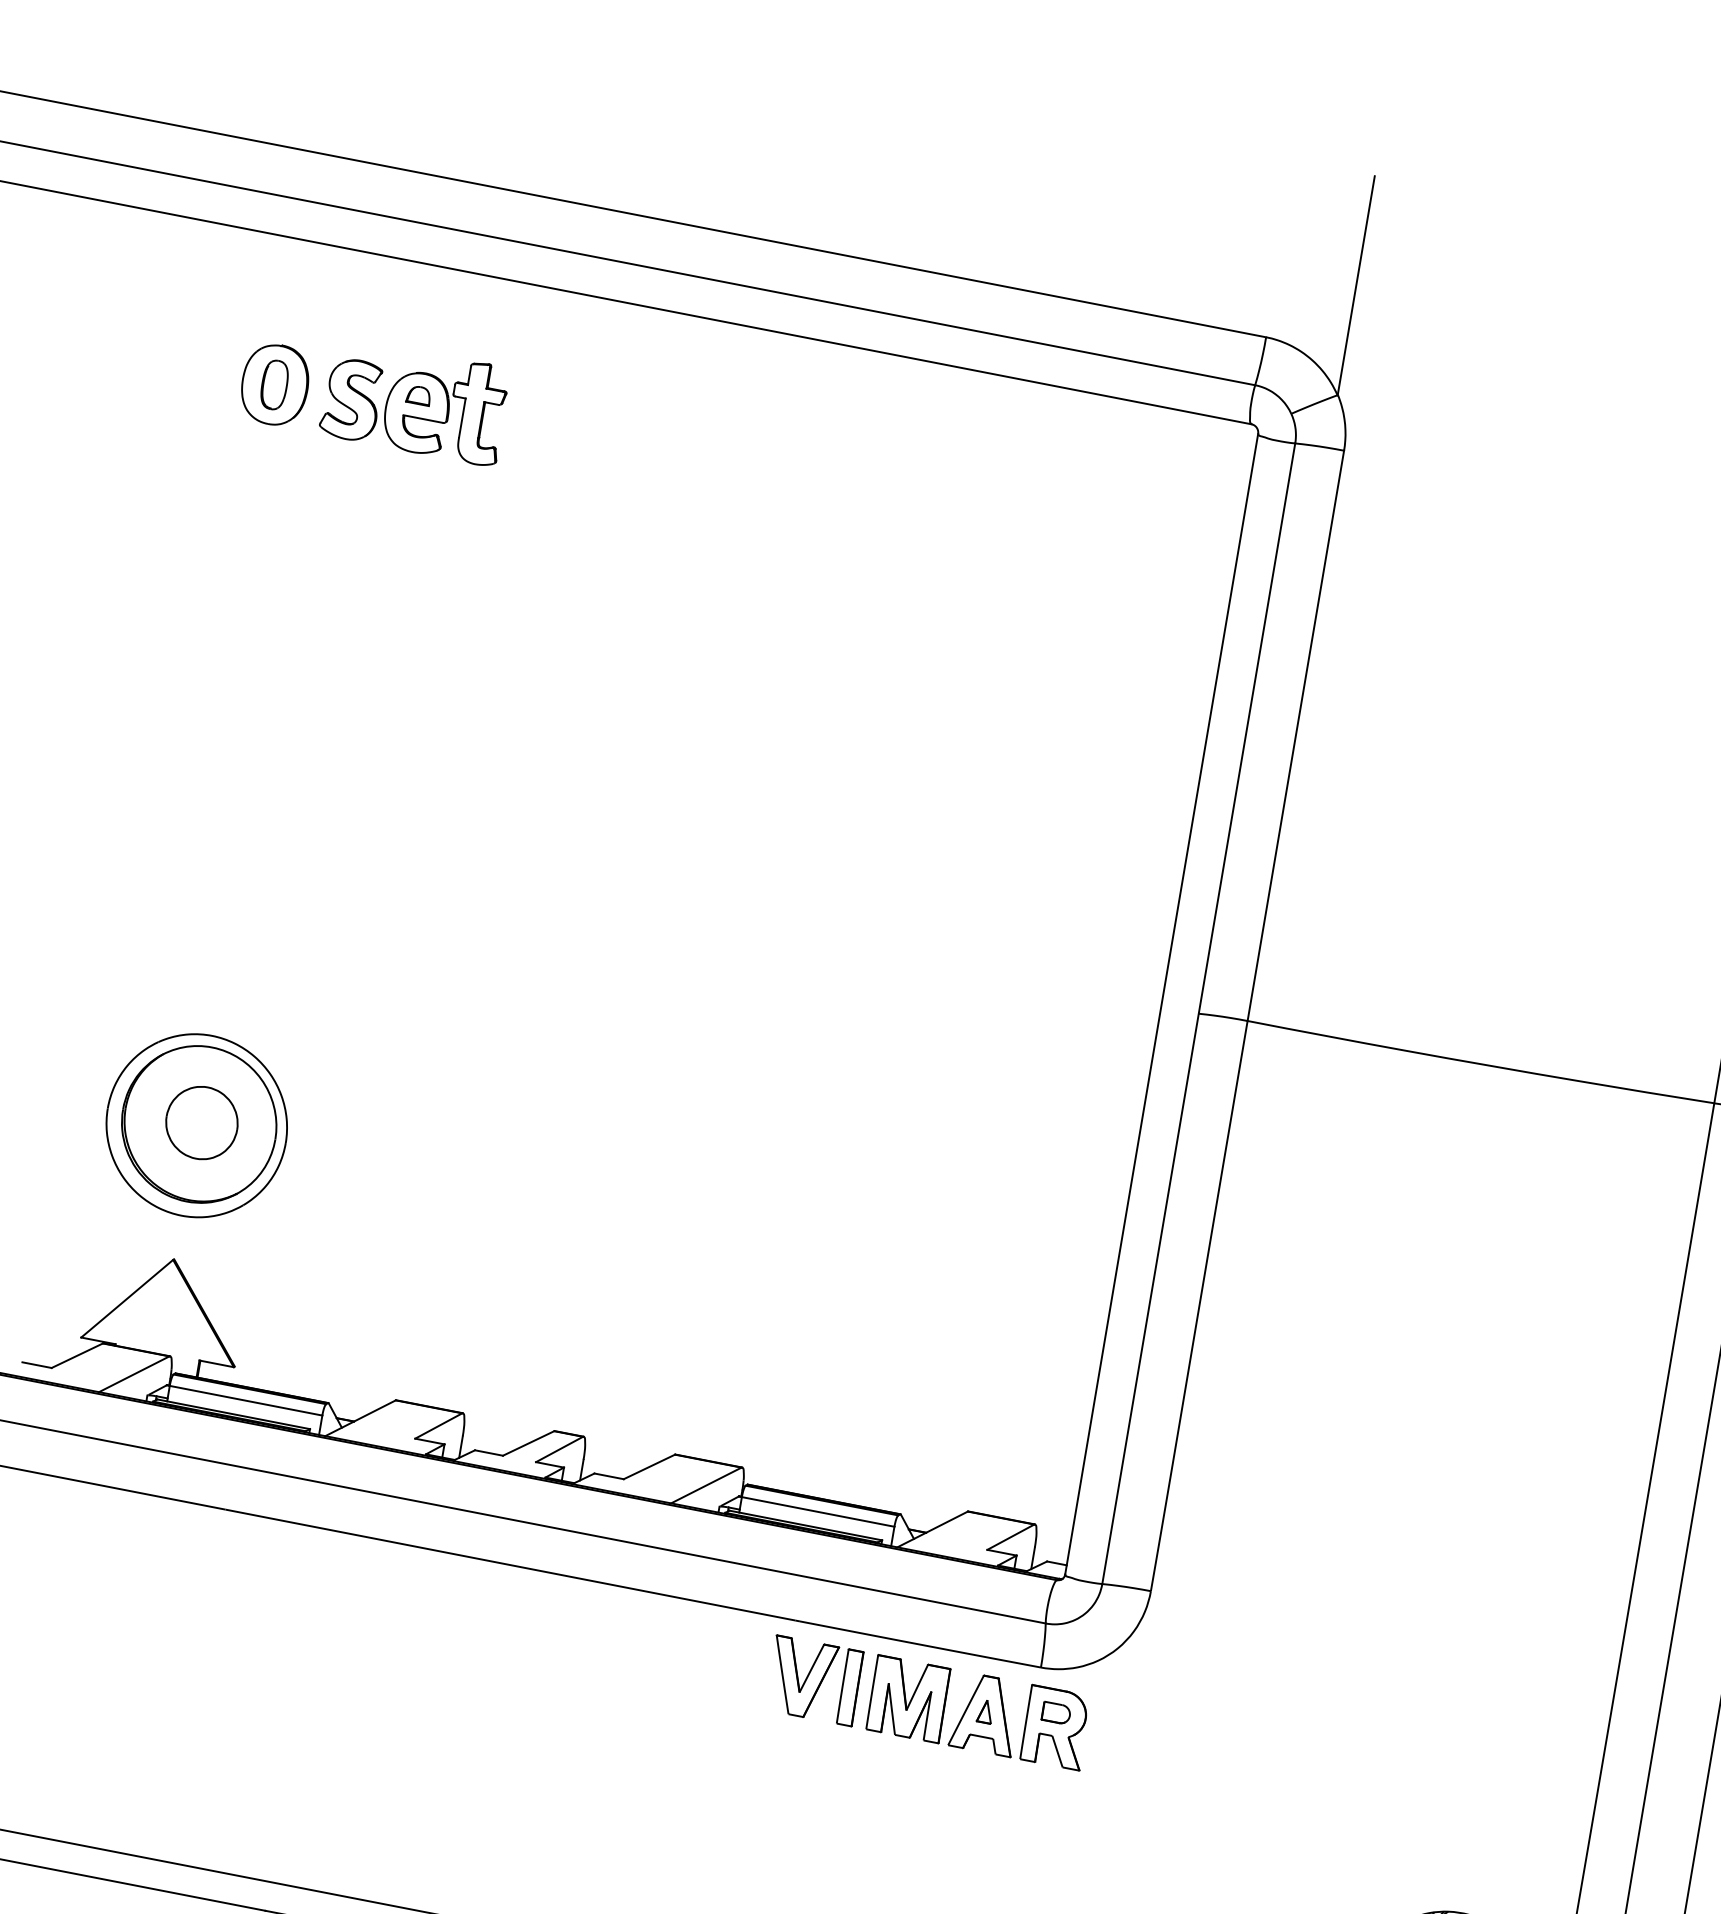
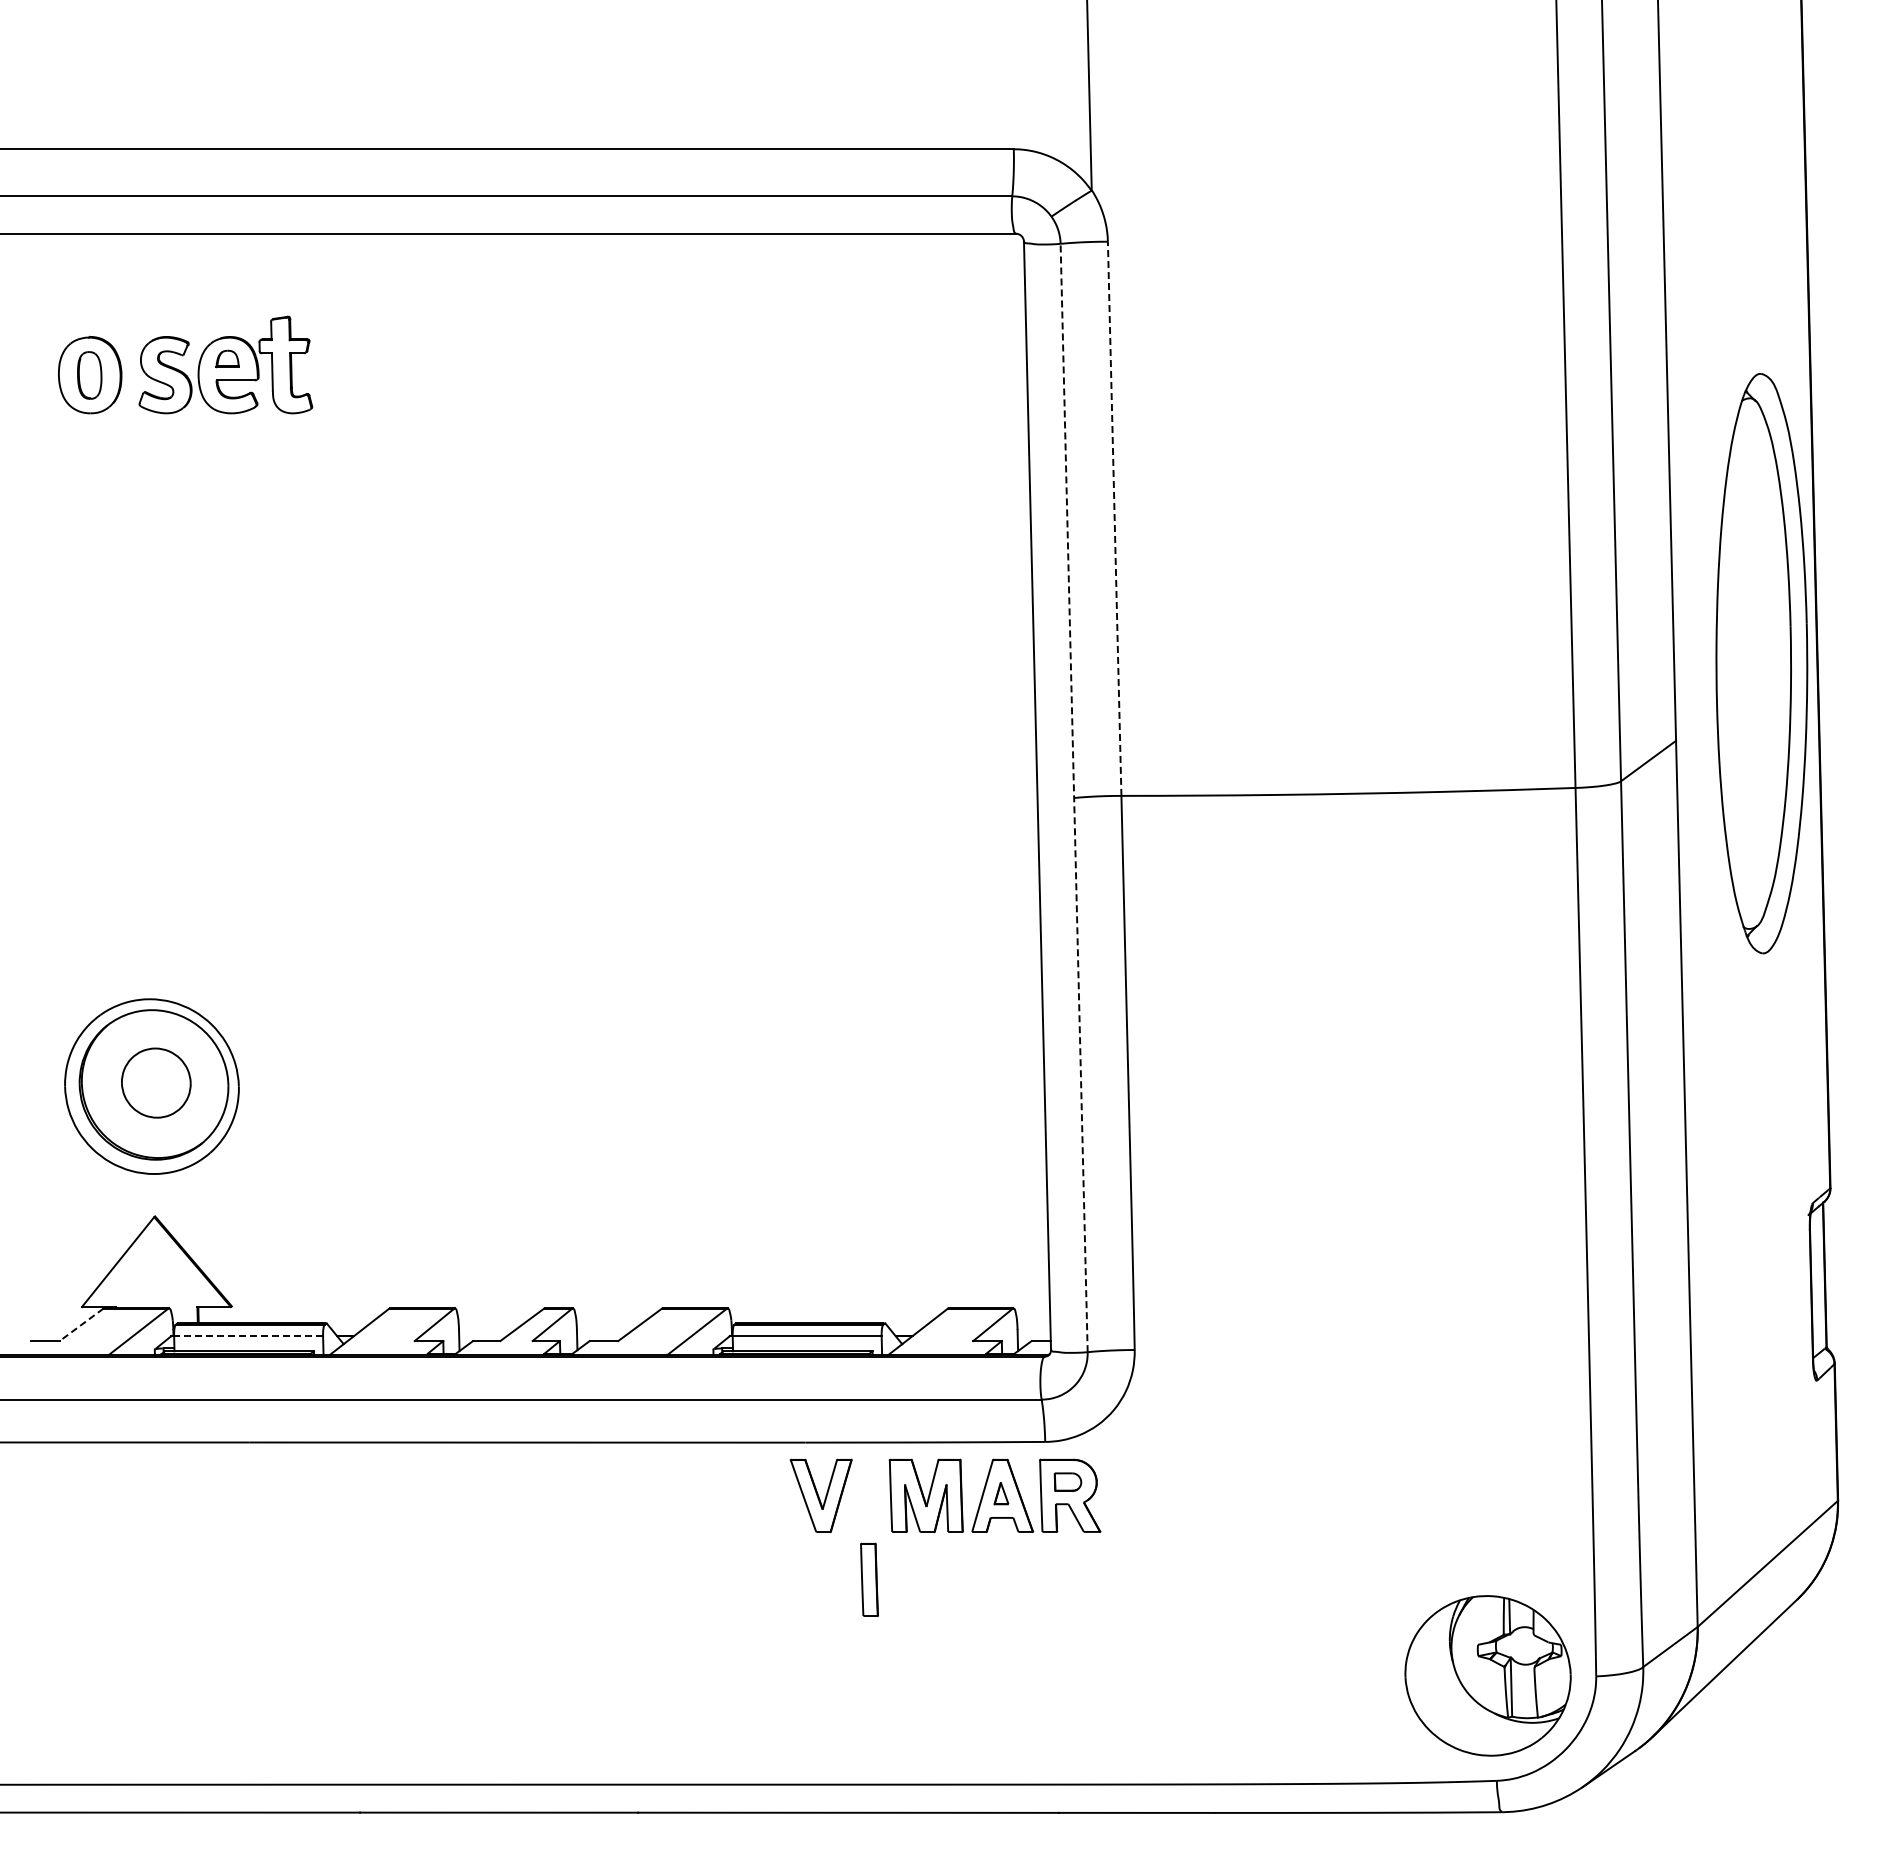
line: (1295, 735) -> (1114, 518), solid -> dashed
line: (1199, 1013) -> (1074, 797), solid -> dashed
line: (77, 1356) -> (81, 1325), solid -> dashed
line: (245, 1400) -> (248, 1336), solid -> dashed
part: (850, 1687) -> (869, 1579), moved

